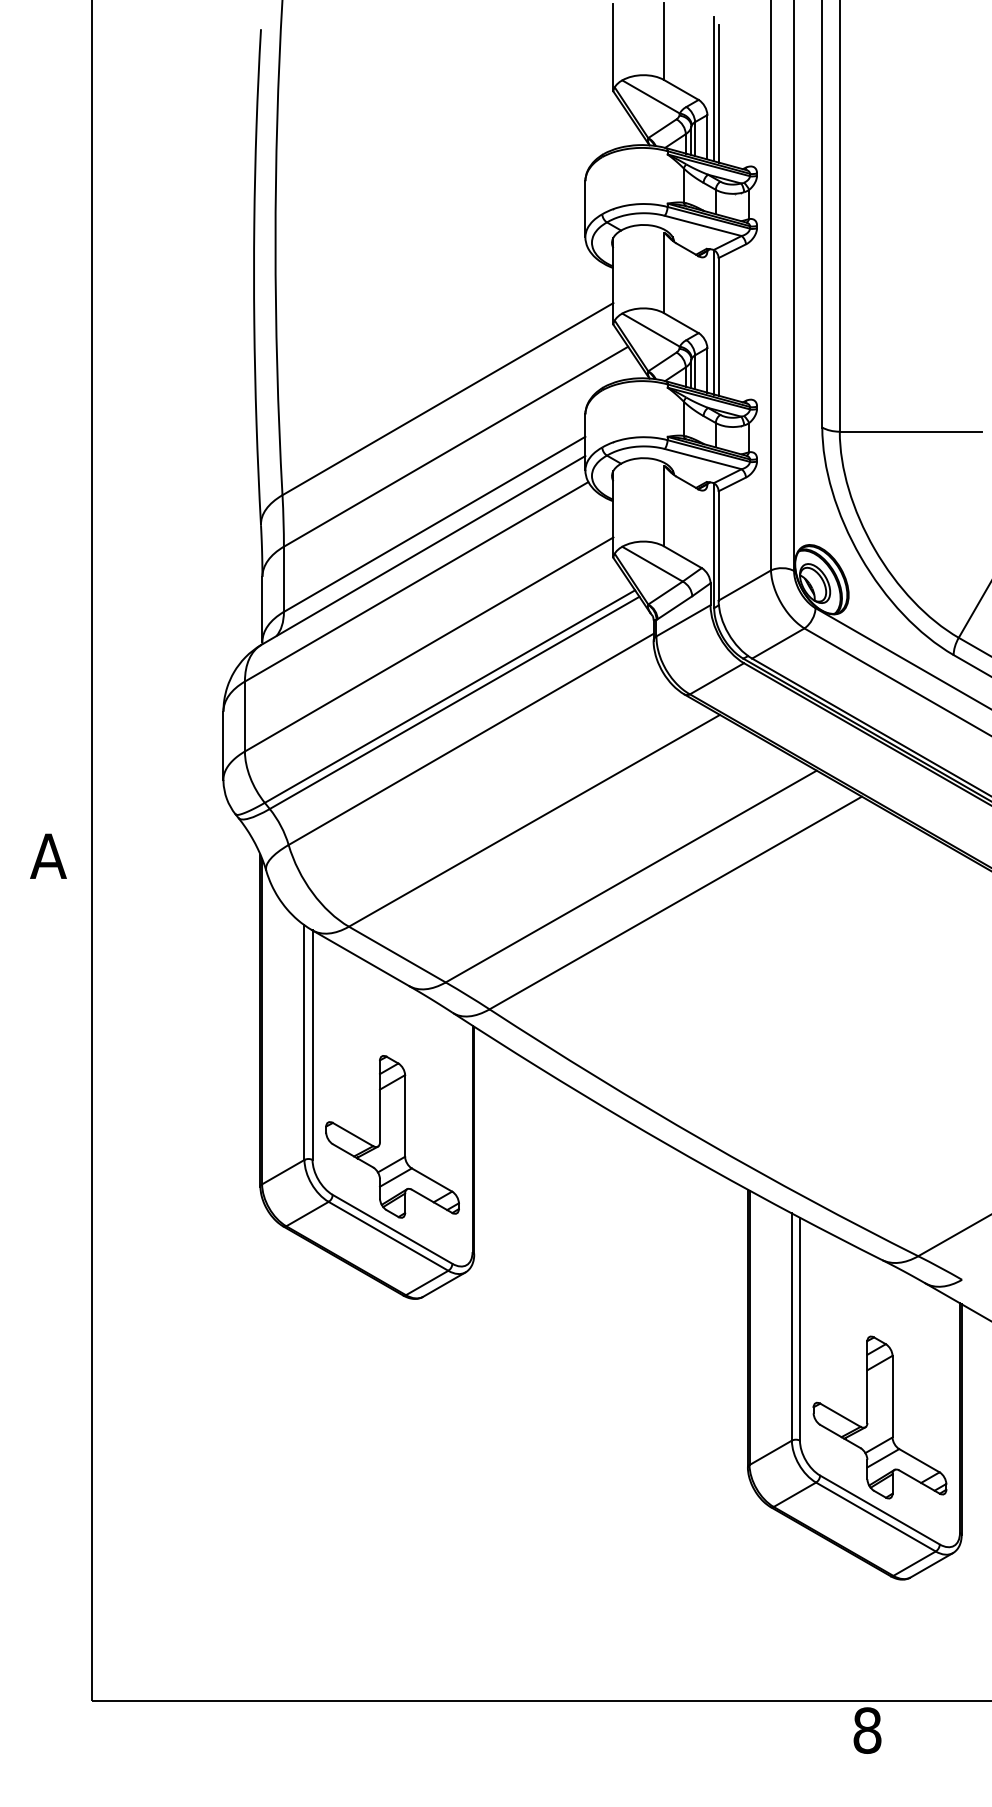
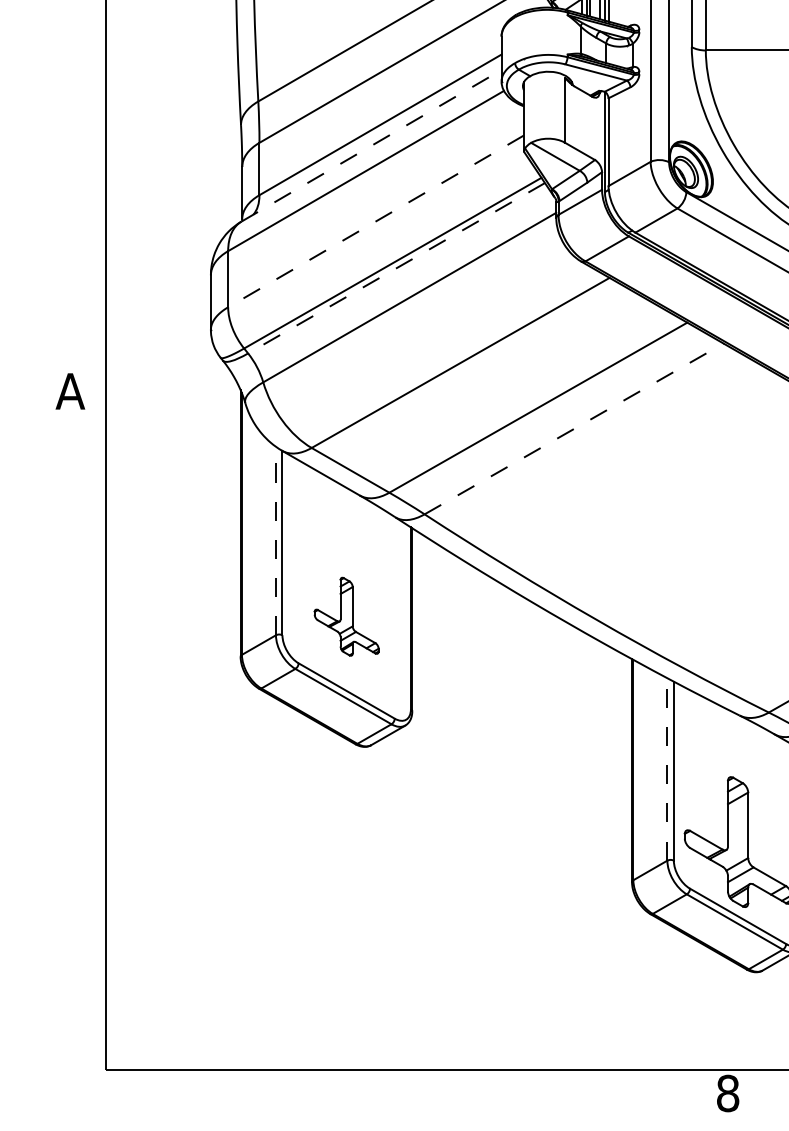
line: (423, 550) -> (371, 145), solid -> dashed
line: (428, 644) -> (375, 221), solid -> dashed
line: (454, 703) -> (396, 268), solid -> dashed
line: (676, 902) -> (574, 428), solid -> dashed
line: (304, 1042) -> (275, 540), solid -> dashed
part: (392, 1136) -> (346, 616), size x0.6
line: (791, 1327) -> (667, 769), solid -> dashed

